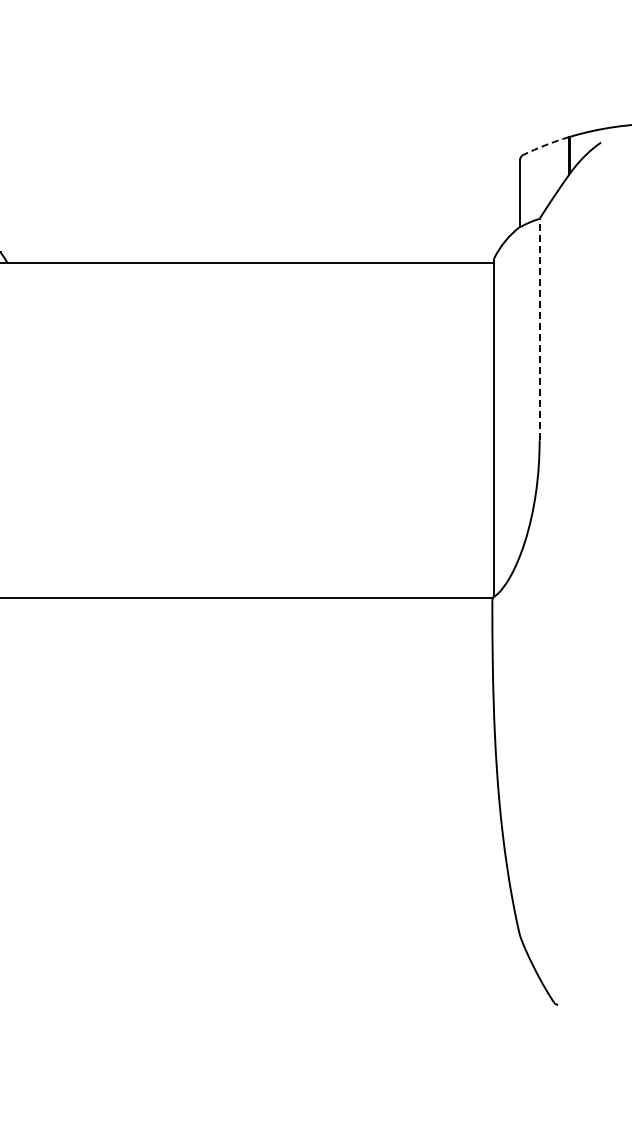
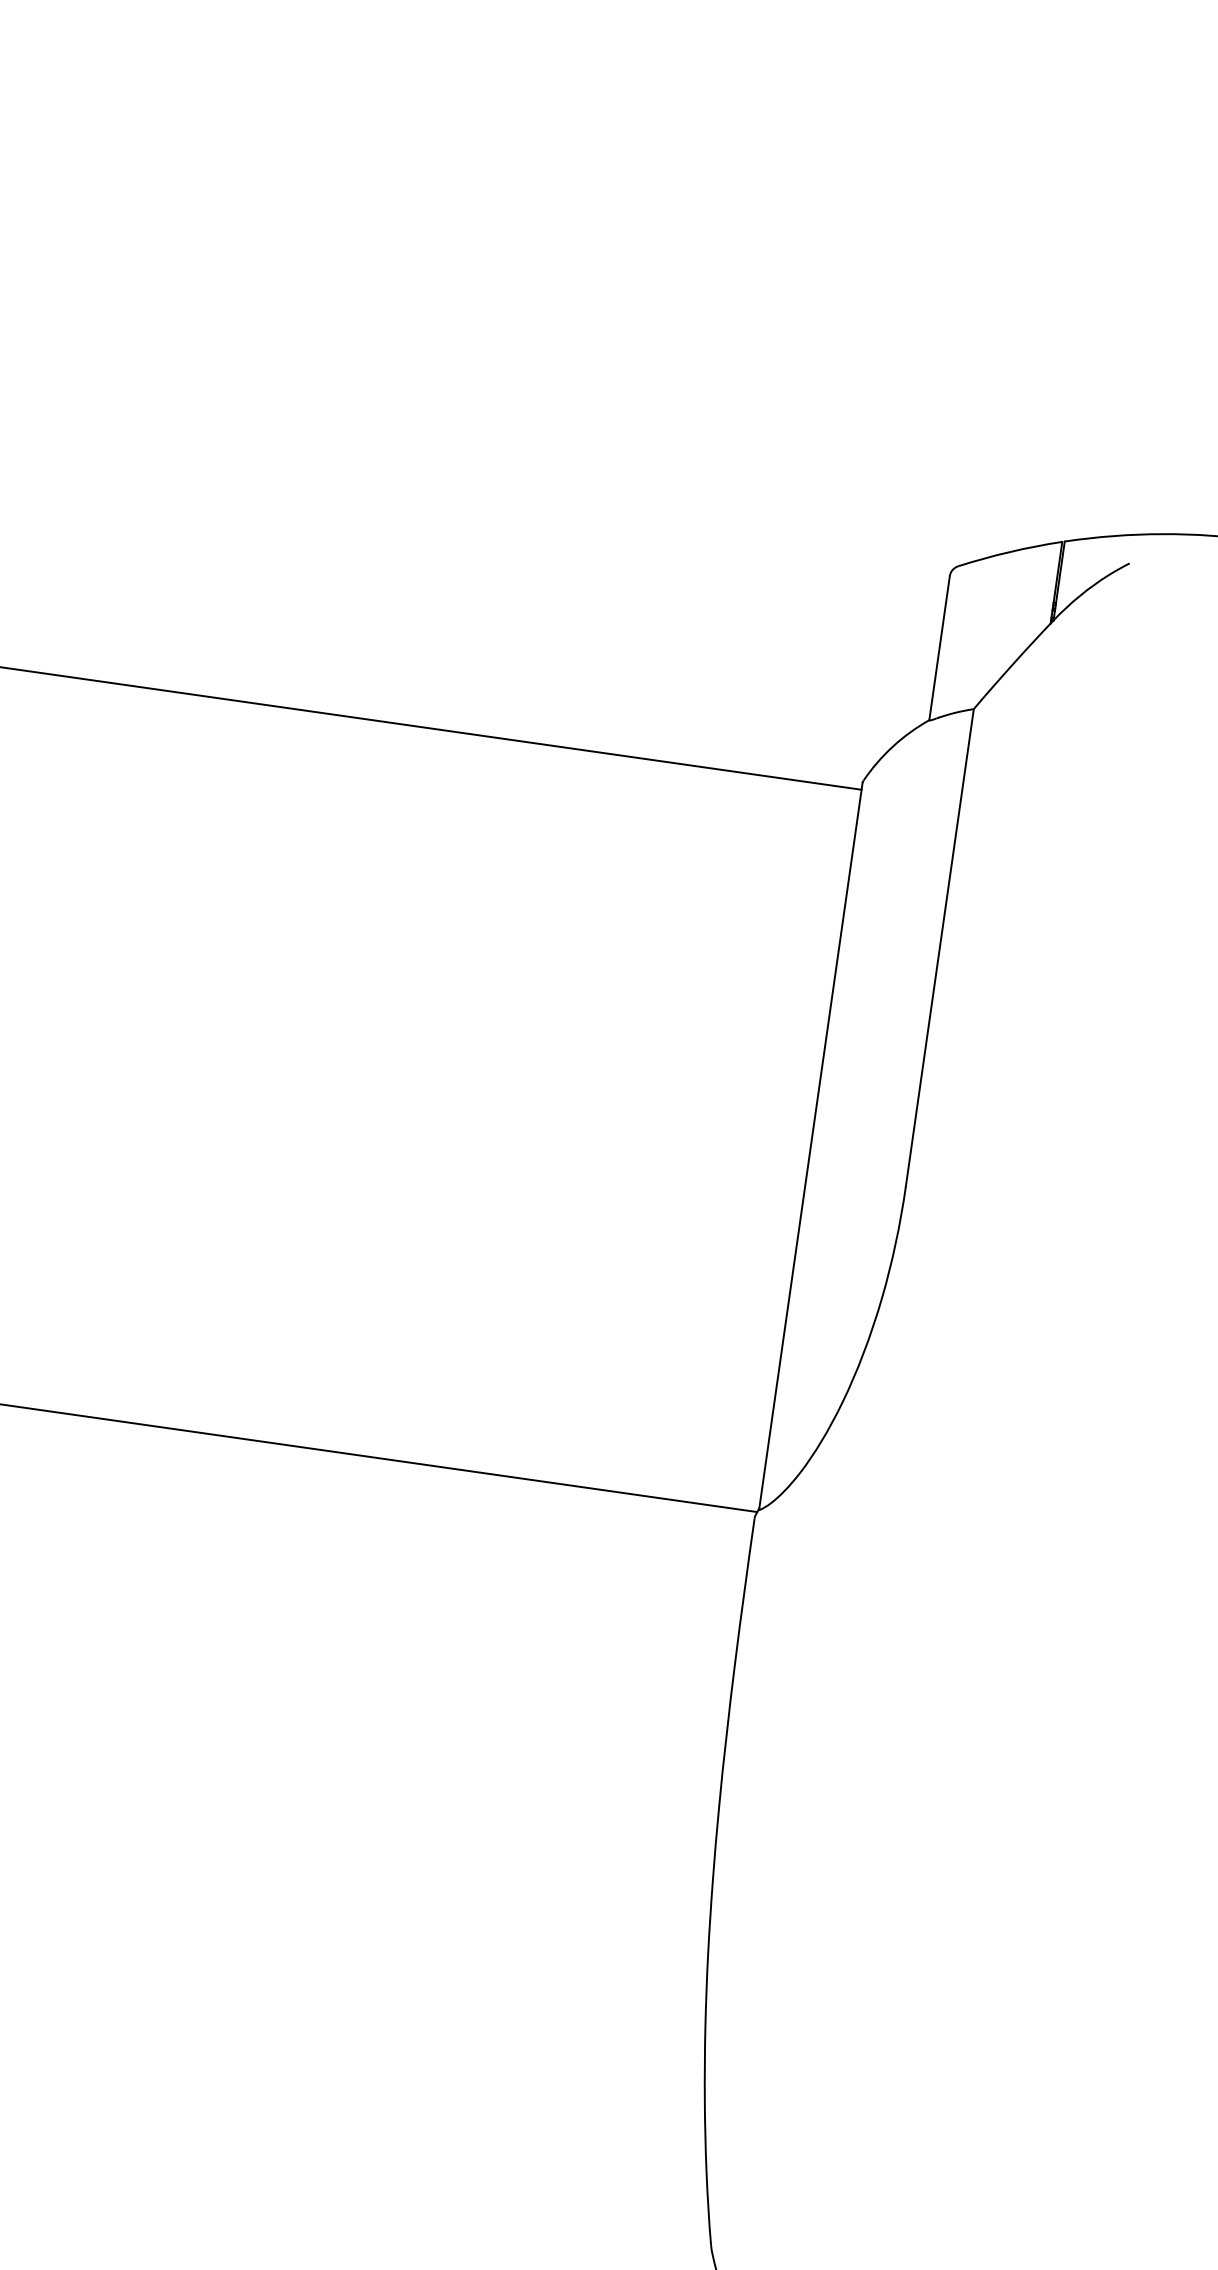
arc: (545, 145) -> (1008, 552), dashed -> solid
line: (539, 329) -> (939, 947), dashed -> solid

